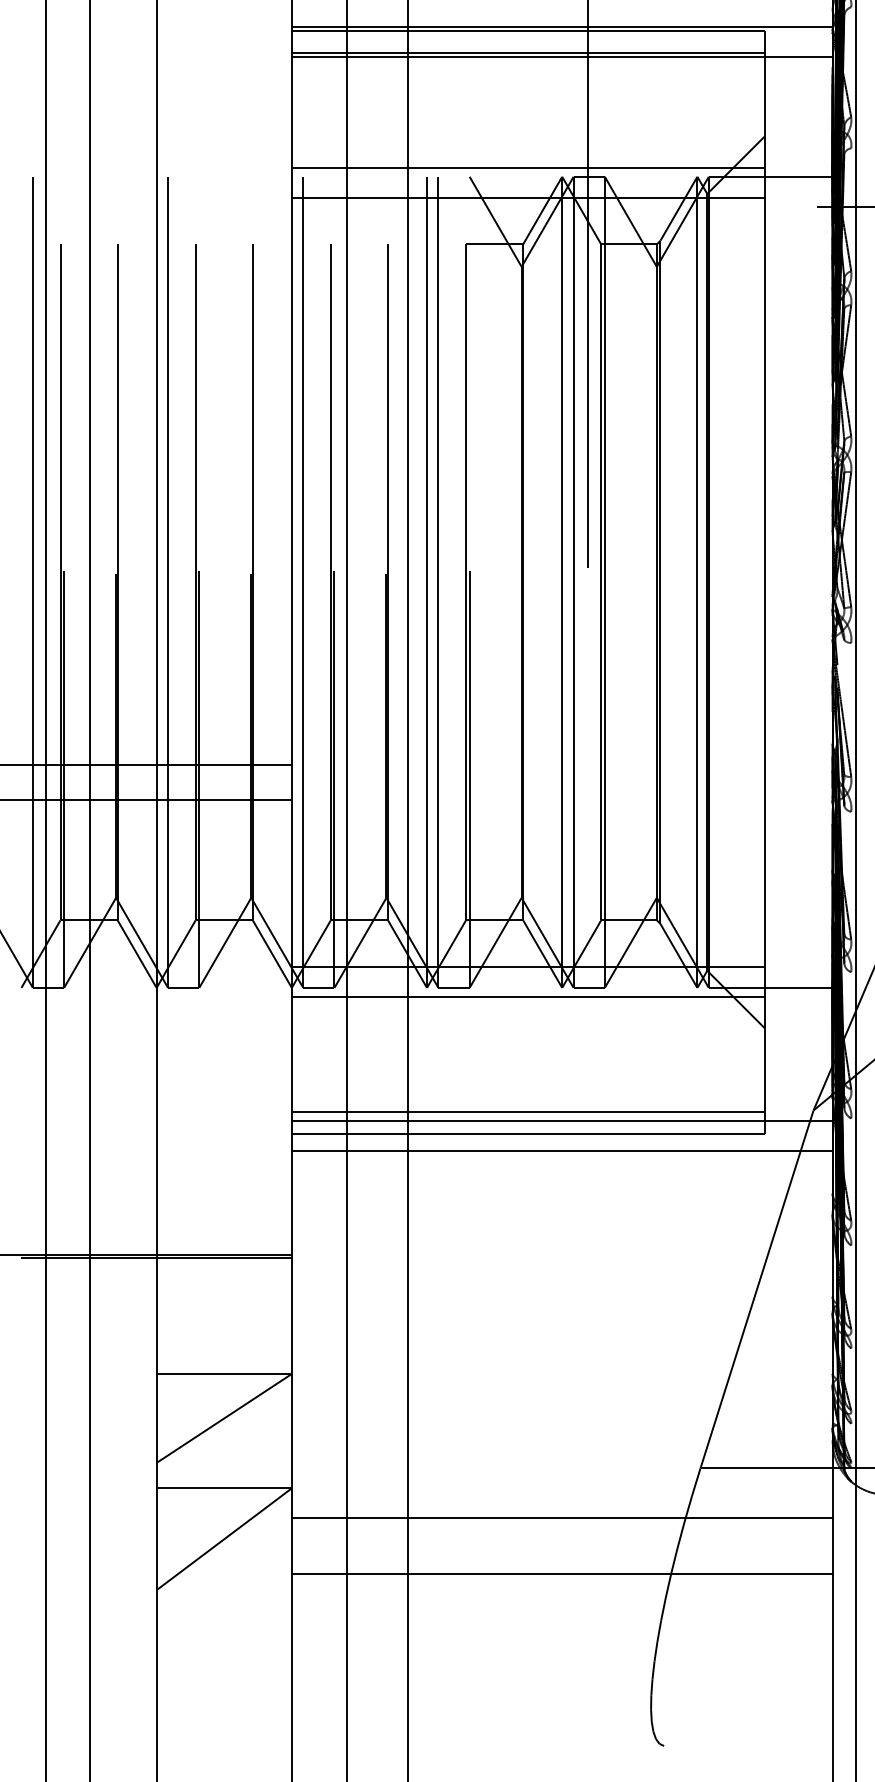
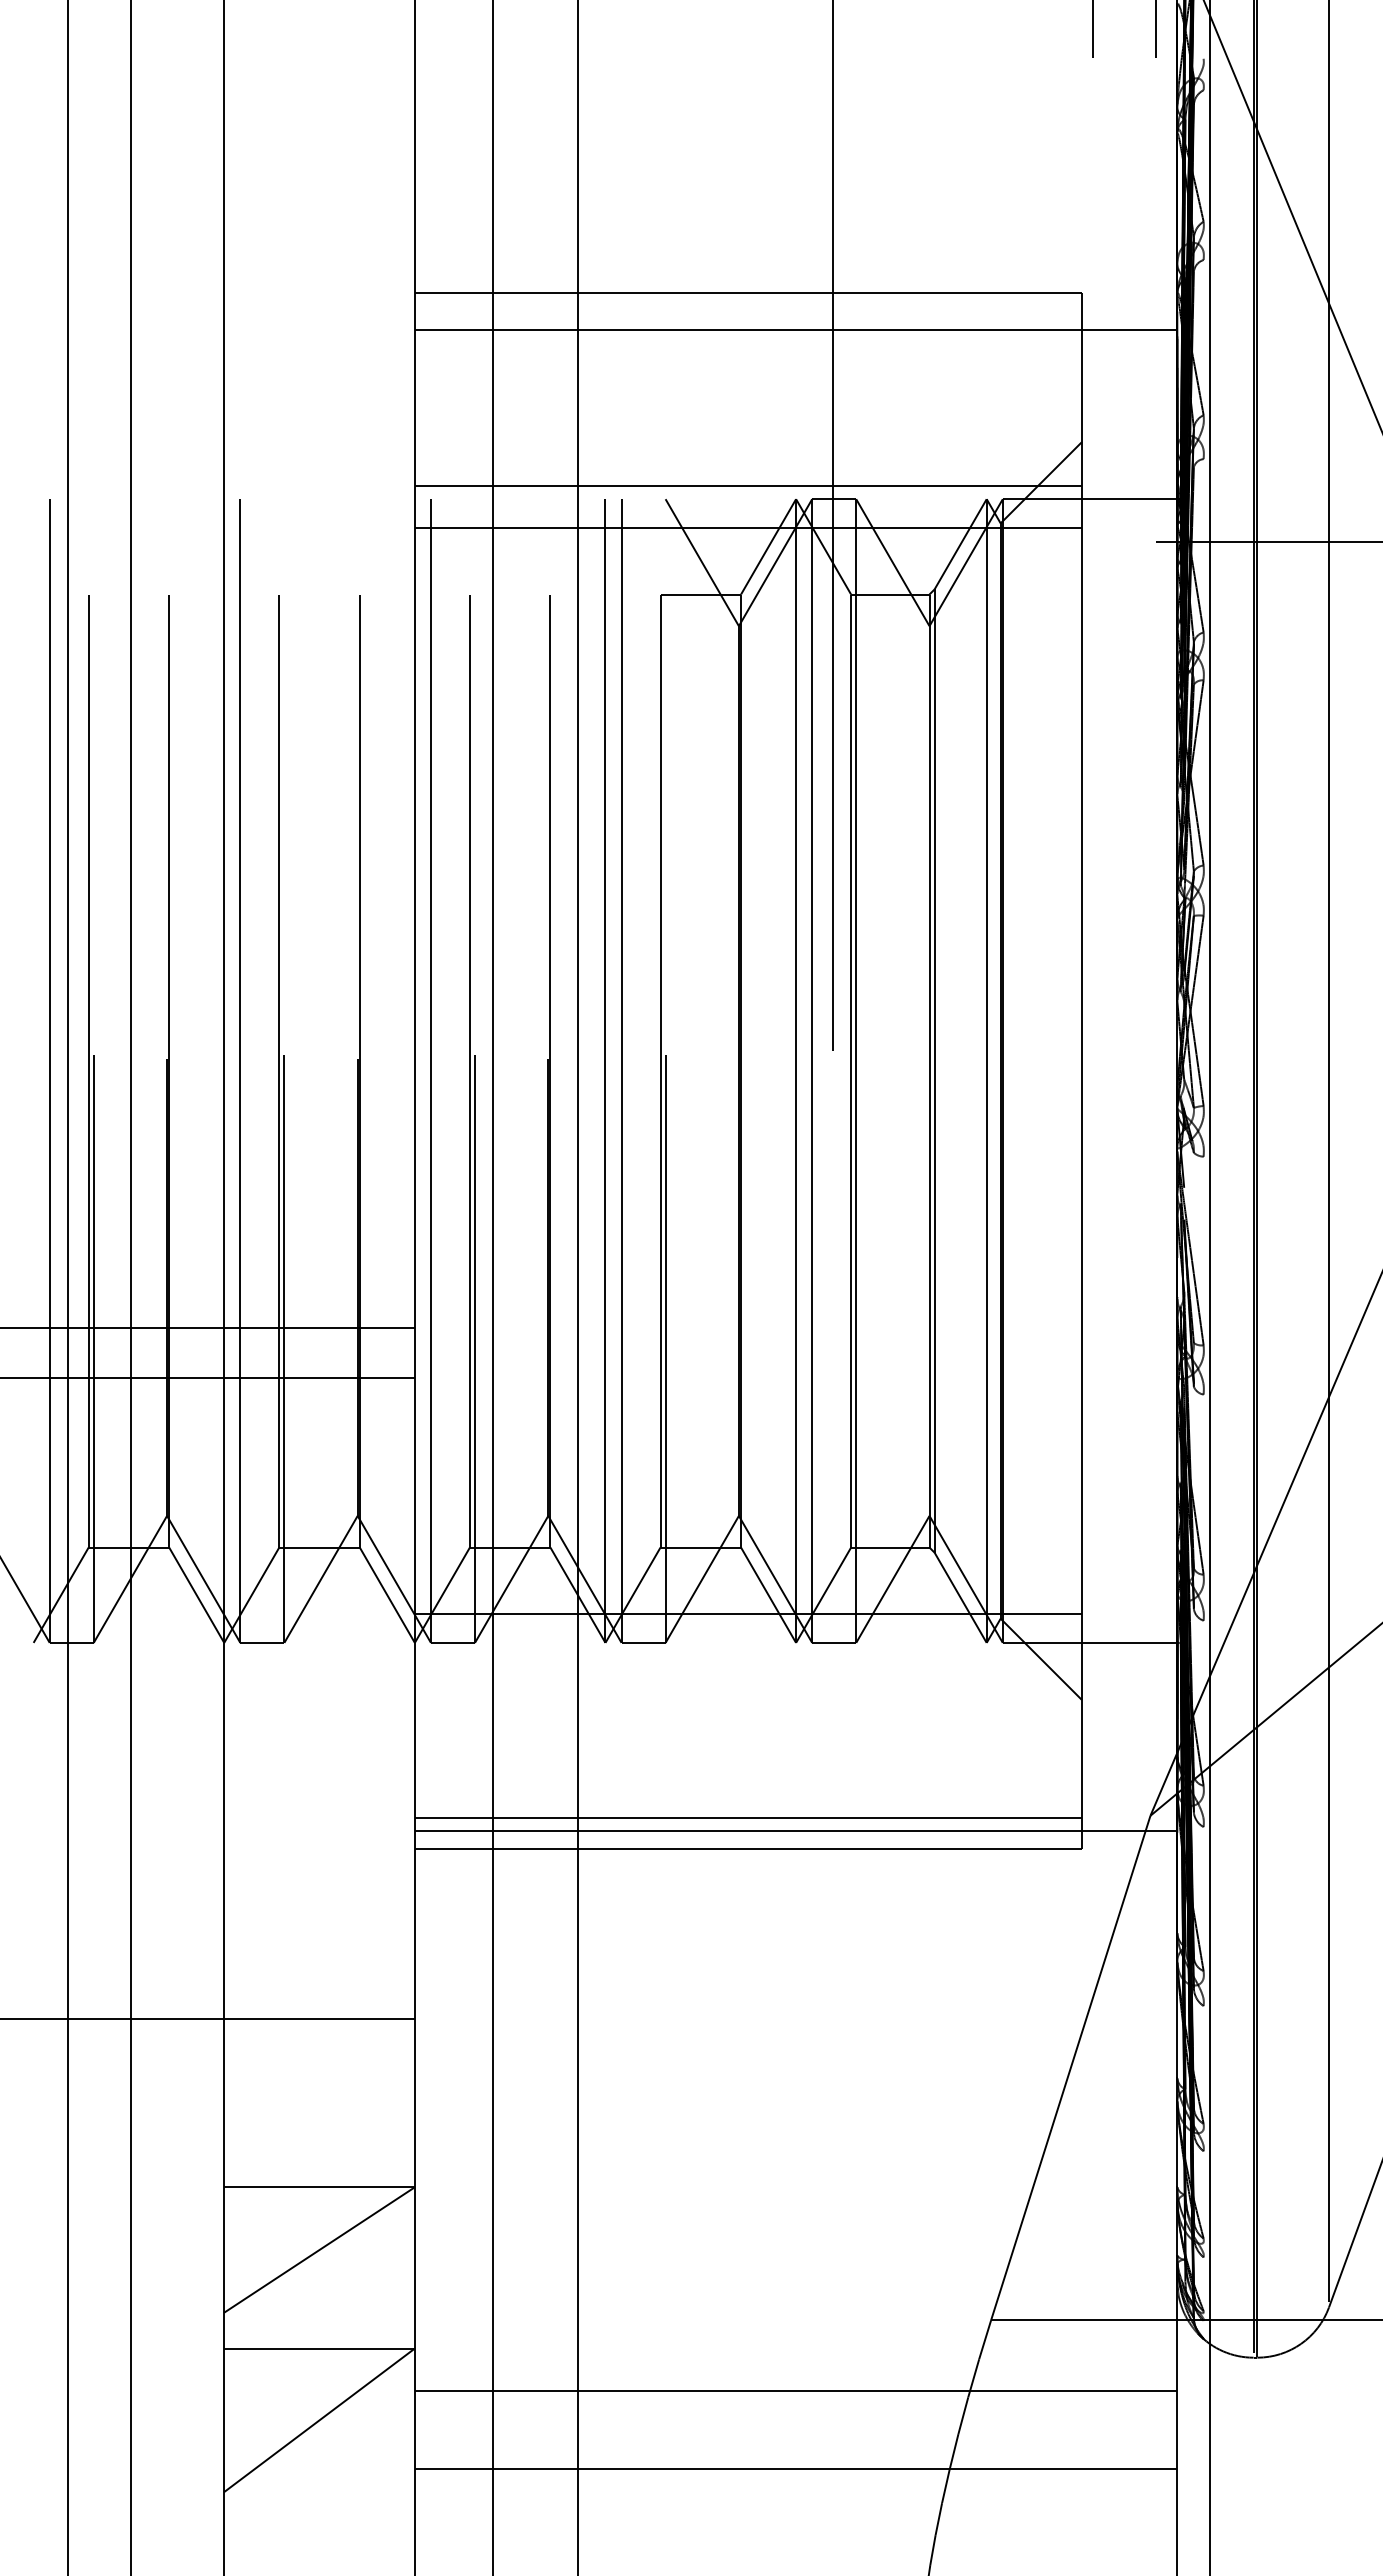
line: (561, 26) -> (795, 287), removed
line: (528, 52) -> (748, 324), removed
line: (528, 996) -> (748, 1655), removed
line: (561, 1151) -> (795, 1873), removed
line: (156, 1258) -> (223, 2024), removed

